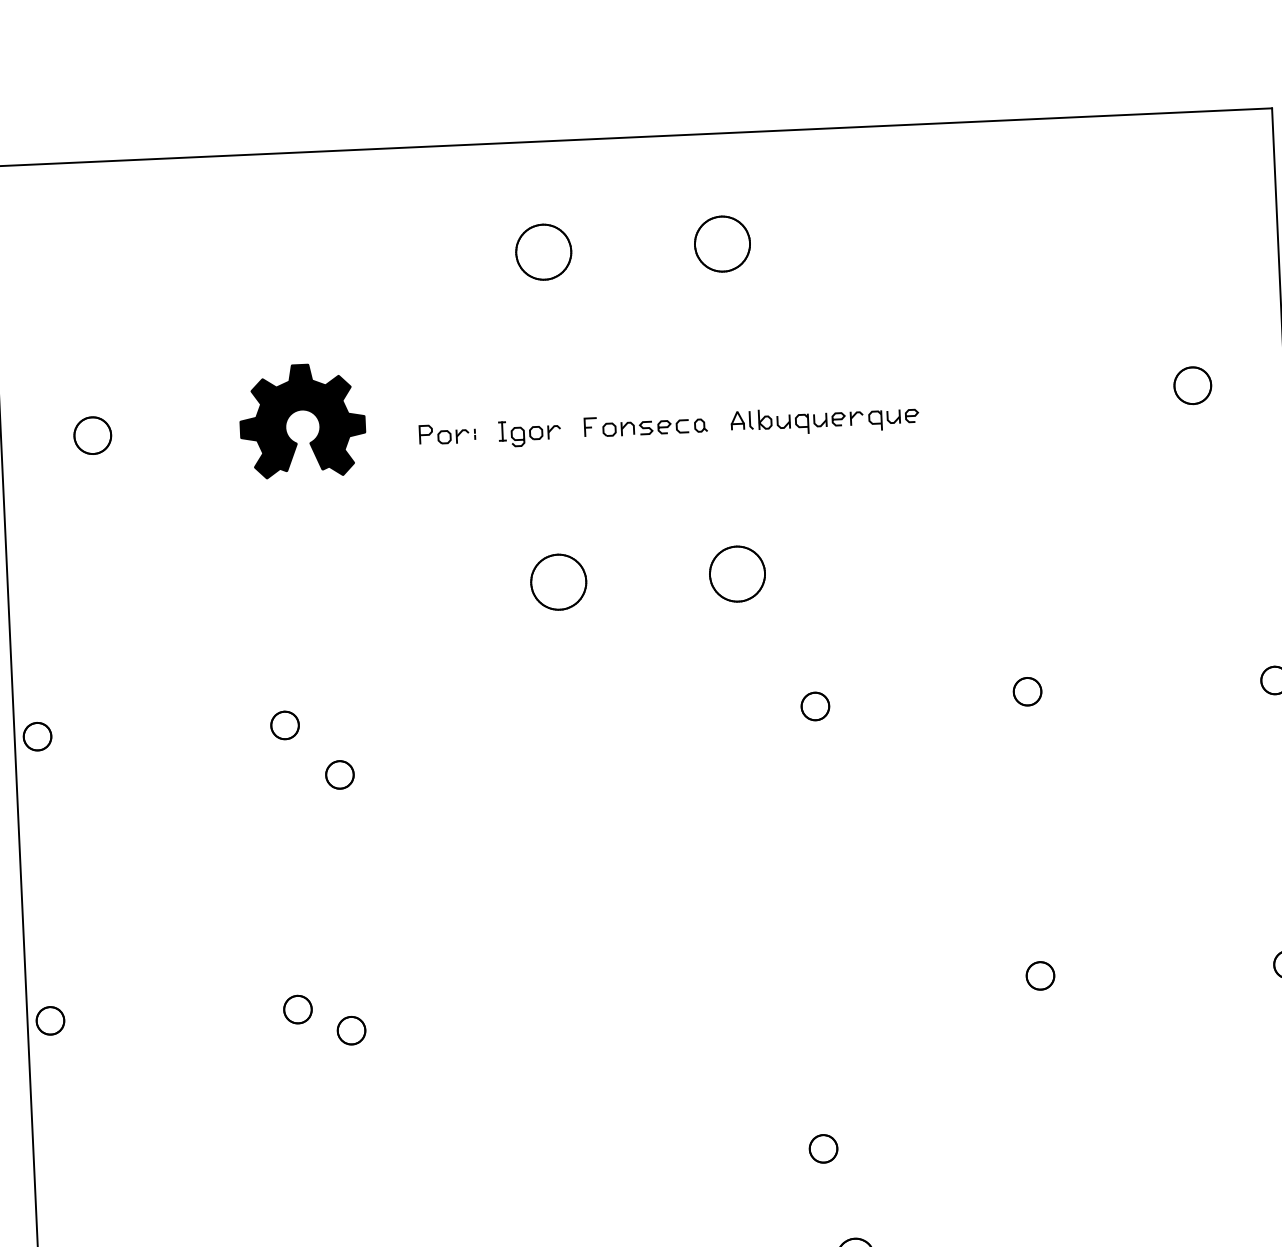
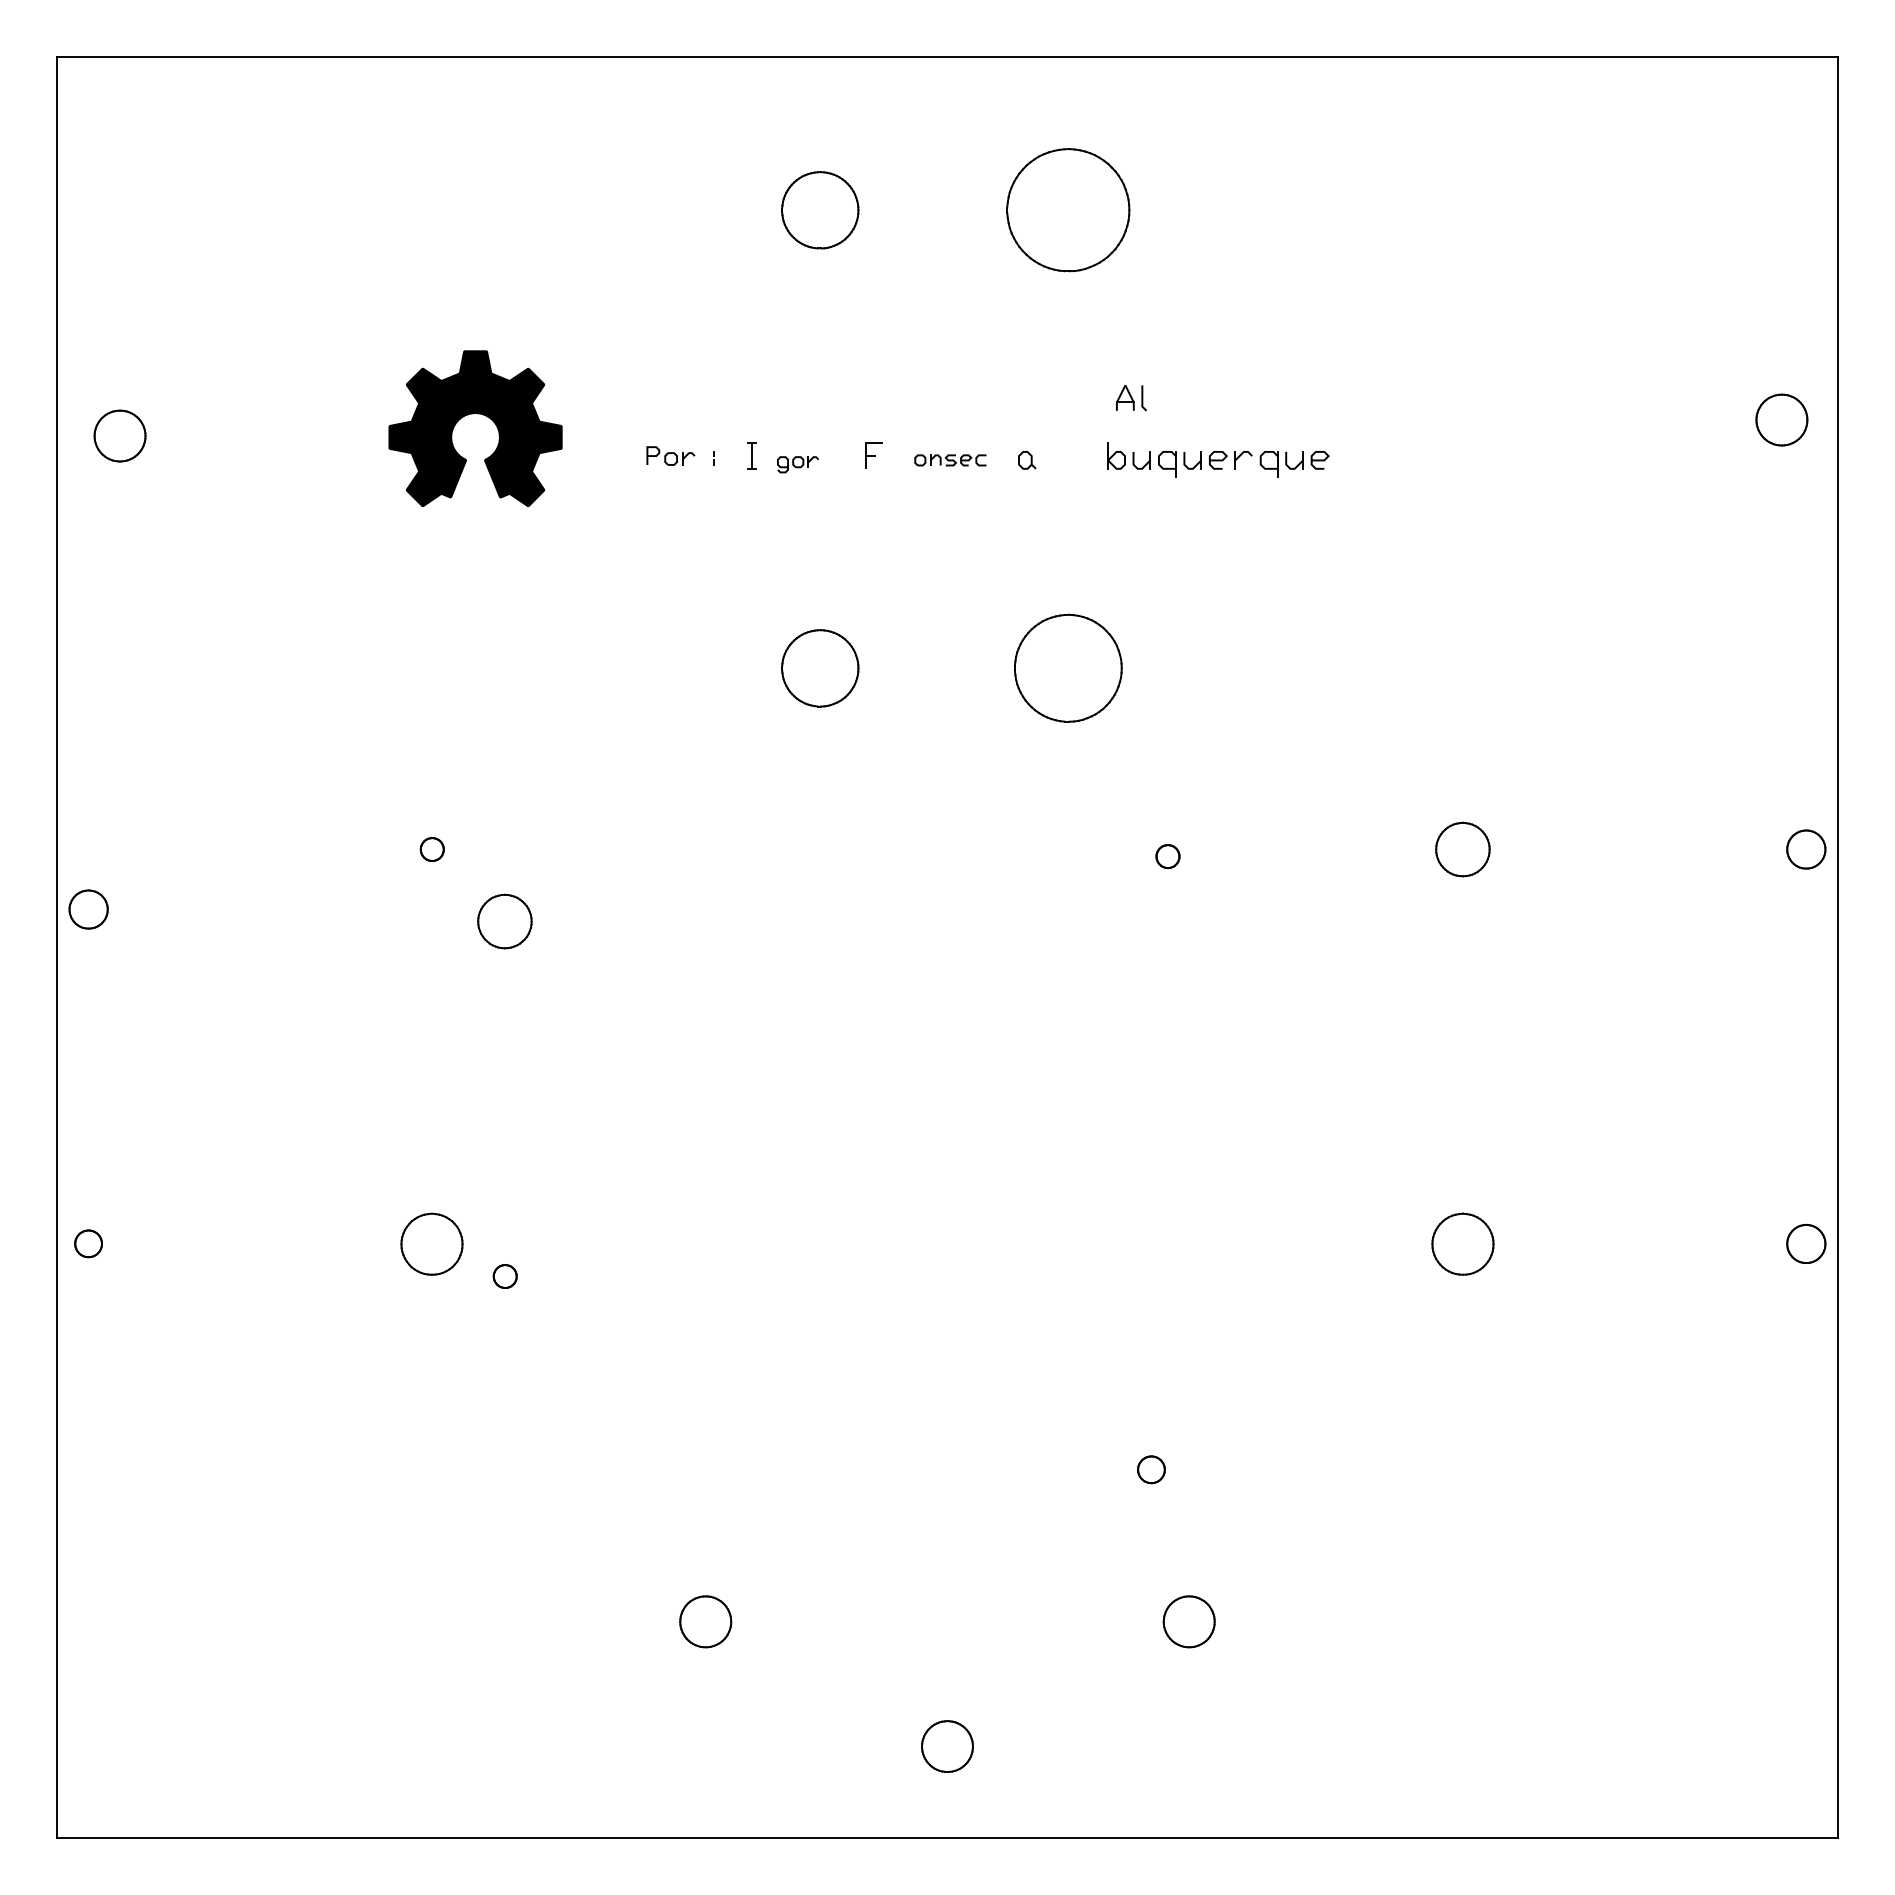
part: (722, 244) -> (1068, 210), size x1.6
part: (1192, 385) -> (1781, 419), moved
part: (742, 420) -> (1131, 398), moved
part: (645, 428) -> (950, 460), size x0.6
part: (443, 433) -> (670, 455), size x0.7
part: (92, 435) -> (119, 435), moved
part: (535, 436) -> (797, 464), size x0.6
part: (737, 574) -> (1068, 668), size x1.4
part: (1027, 691) -> (1462, 849), size x1.4
part: (815, 706) -> (1167, 856), size x0.6
part: (285, 725) -> (432, 849), size x0.6
part: (37, 736) -> (88, 909), moved
part: (340, 774) -> (505, 921), size x1.4
part: (1040, 975) -> (1462, 1243), size x1.6
part: (298, 1009) -> (432, 1243), size x1.6
part: (50, 1020) -> (88, 1243), size x0.7
part: (351, 1030) -> (505, 1276), size x0.6
part: (823, 1148) -> (1151, 1469), size x0.7

